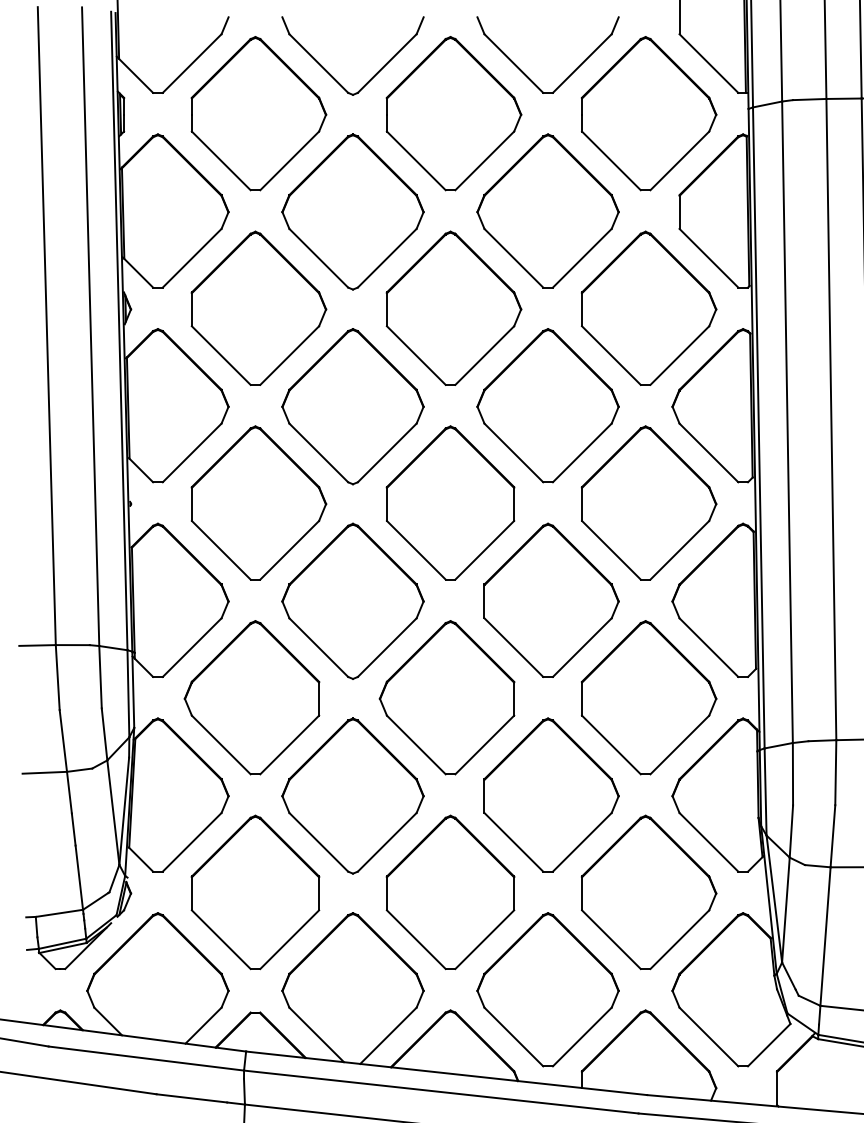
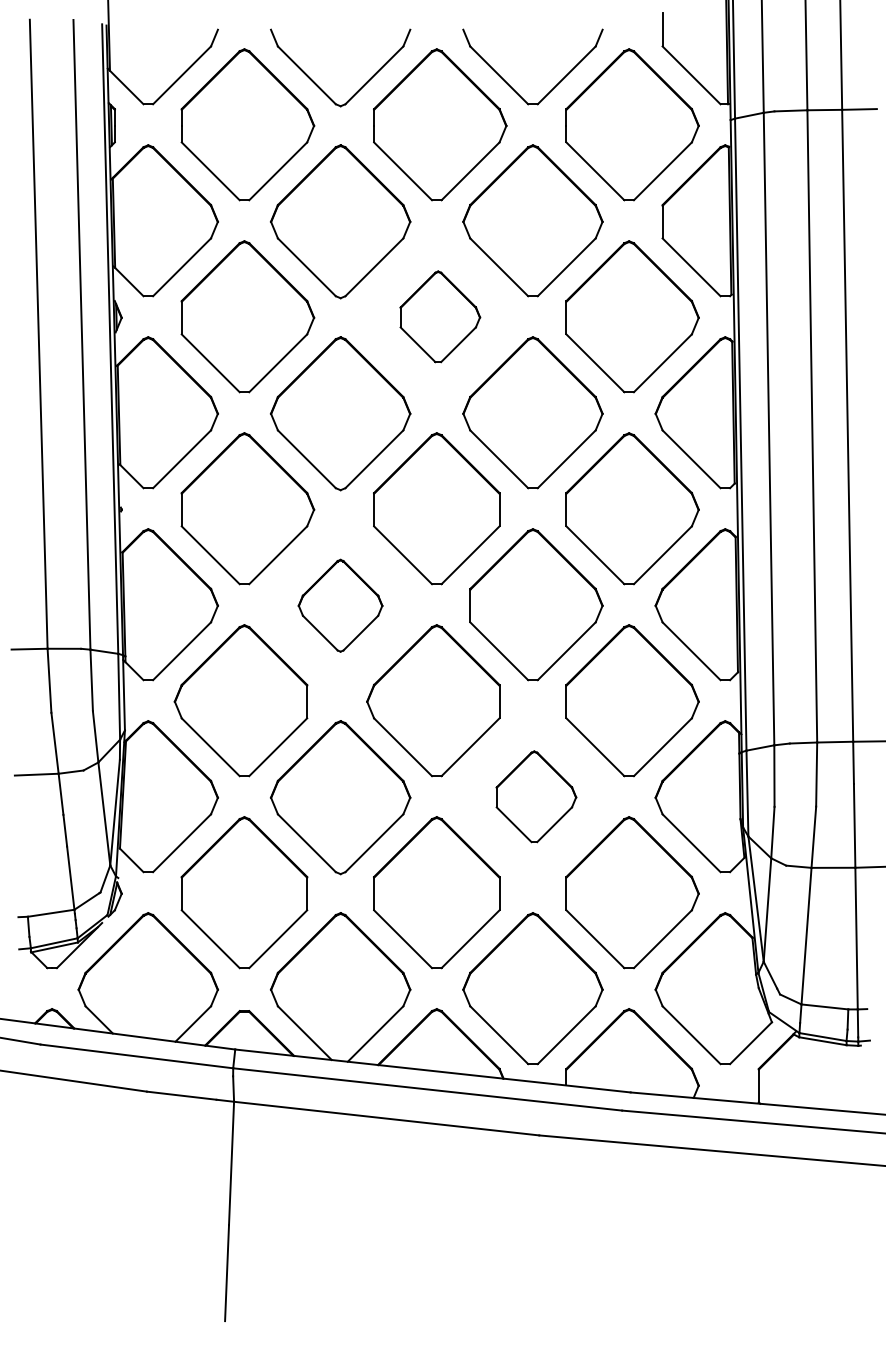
part: (454, 308) -> (440, 316), size x0.6
part: (352, 601) -> (340, 605), size x0.6
part: (551, 794) -> (536, 796), size x0.6

